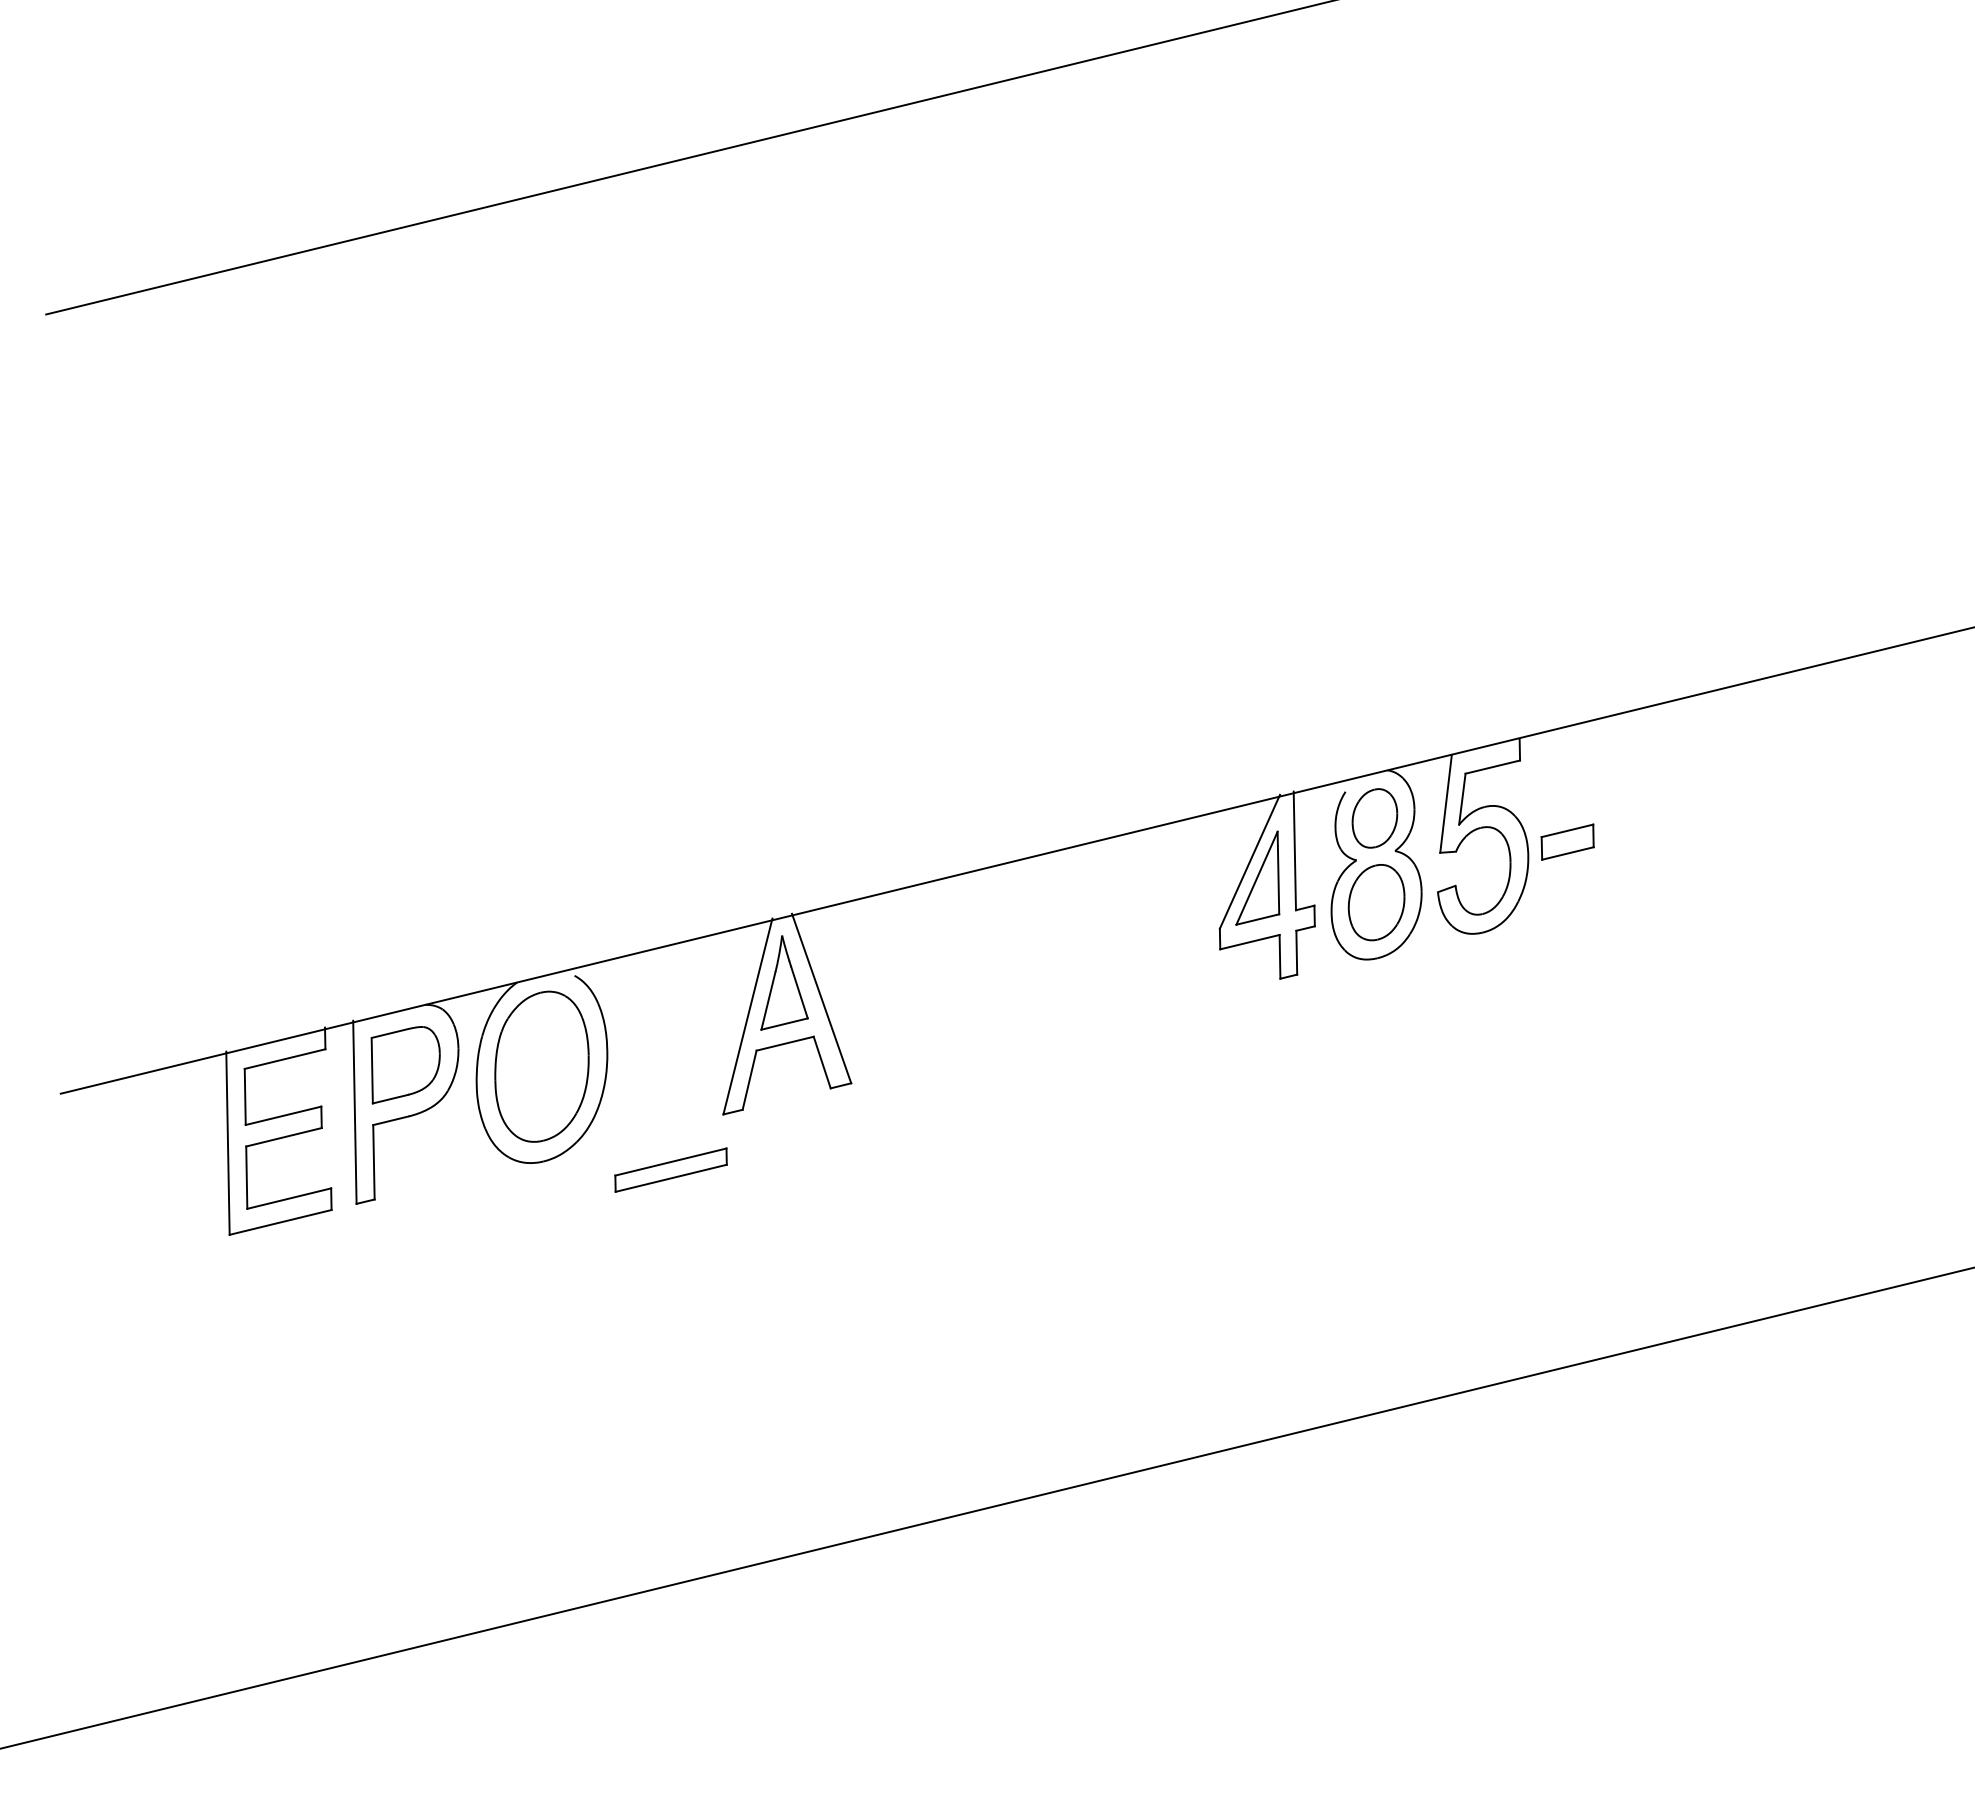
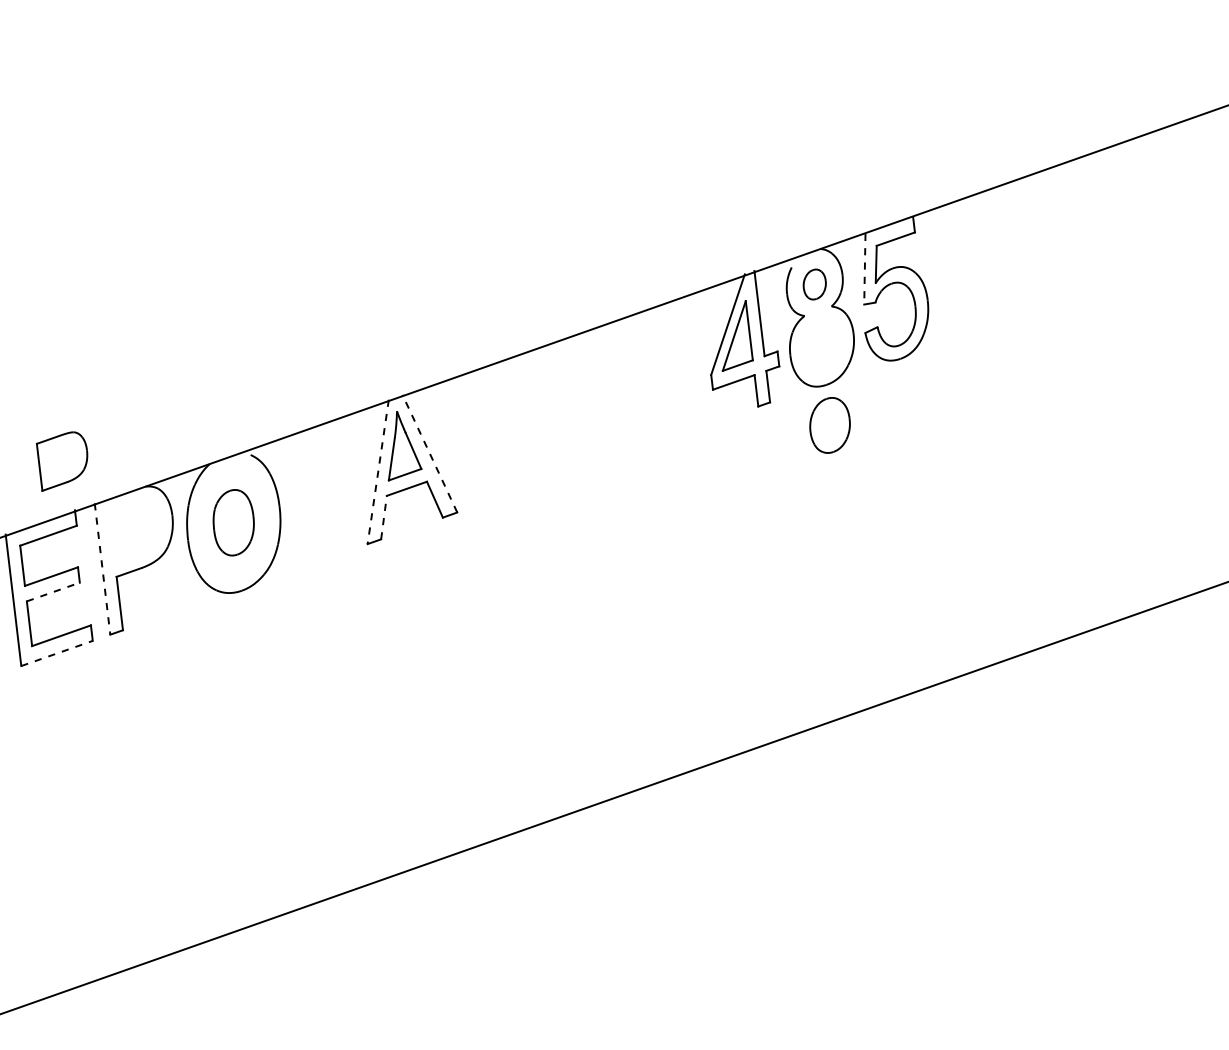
line: (1446, 804) -> (865, 269), solid -> dashed
part: (1374, 818) -> (814, 284), size x0.7
part: (1567, 841) -> (954, 287), removed
part: (1376, 902) -> (829, 425), moved
line: (821, 998) -> (429, 453), solid -> dashed
line: (747, 1016) -> (377, 471), solid -> dashed
part: (405, 1065) -> (63, 461), moved
part: (541, 1066) -> (233, 522), size x0.6
line: (749, 1079) -> (383, 517), solid -> dashed
line: (354, 1112) -> (102, 569), solid -> dashed
line: (284, 1137) -> (53, 592), solid -> dashed
part: (670, 1169) -> (333, 587), removed
line: (281, 1222) -> (57, 653), solid -> dashed

